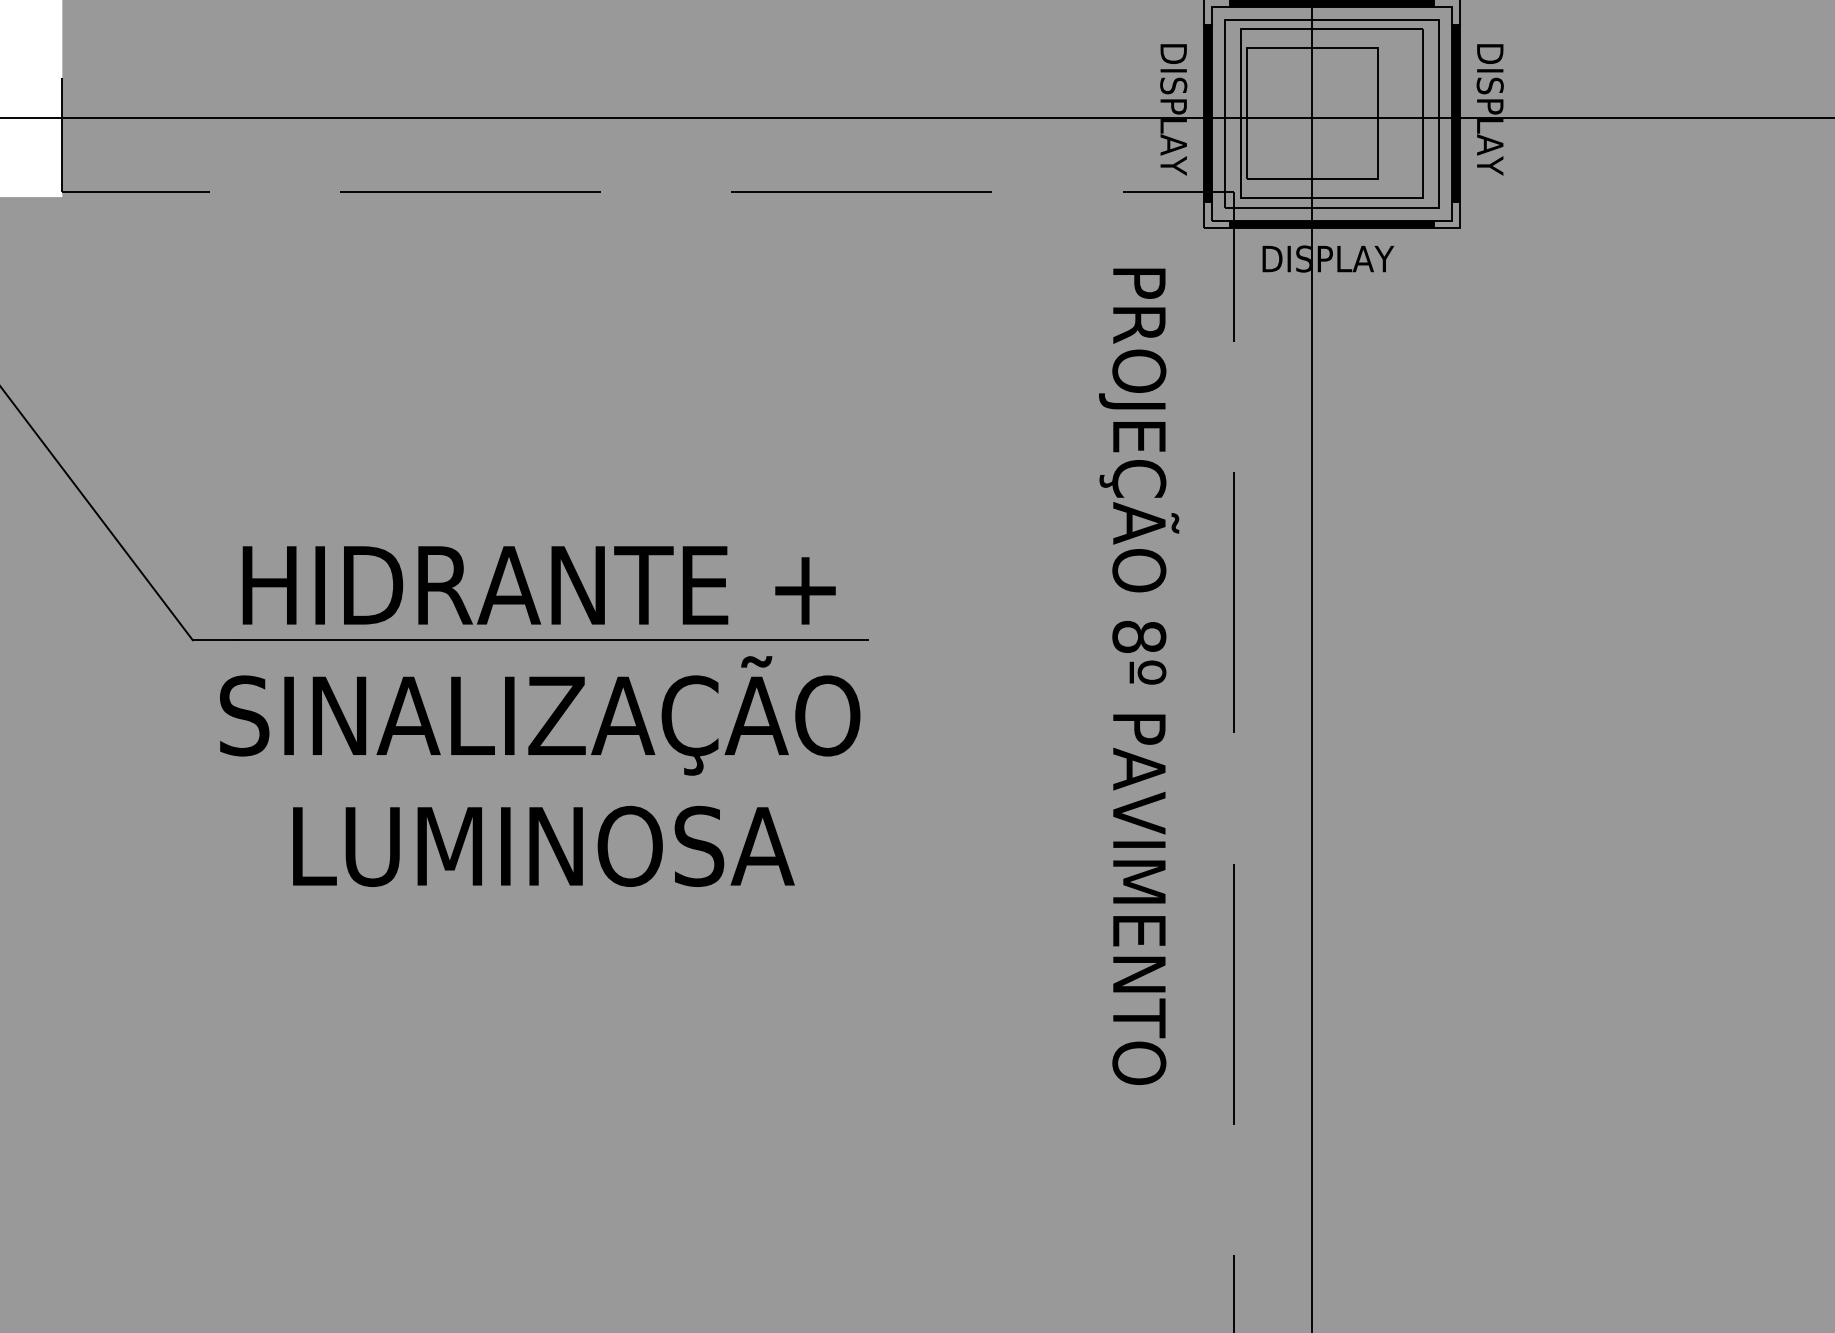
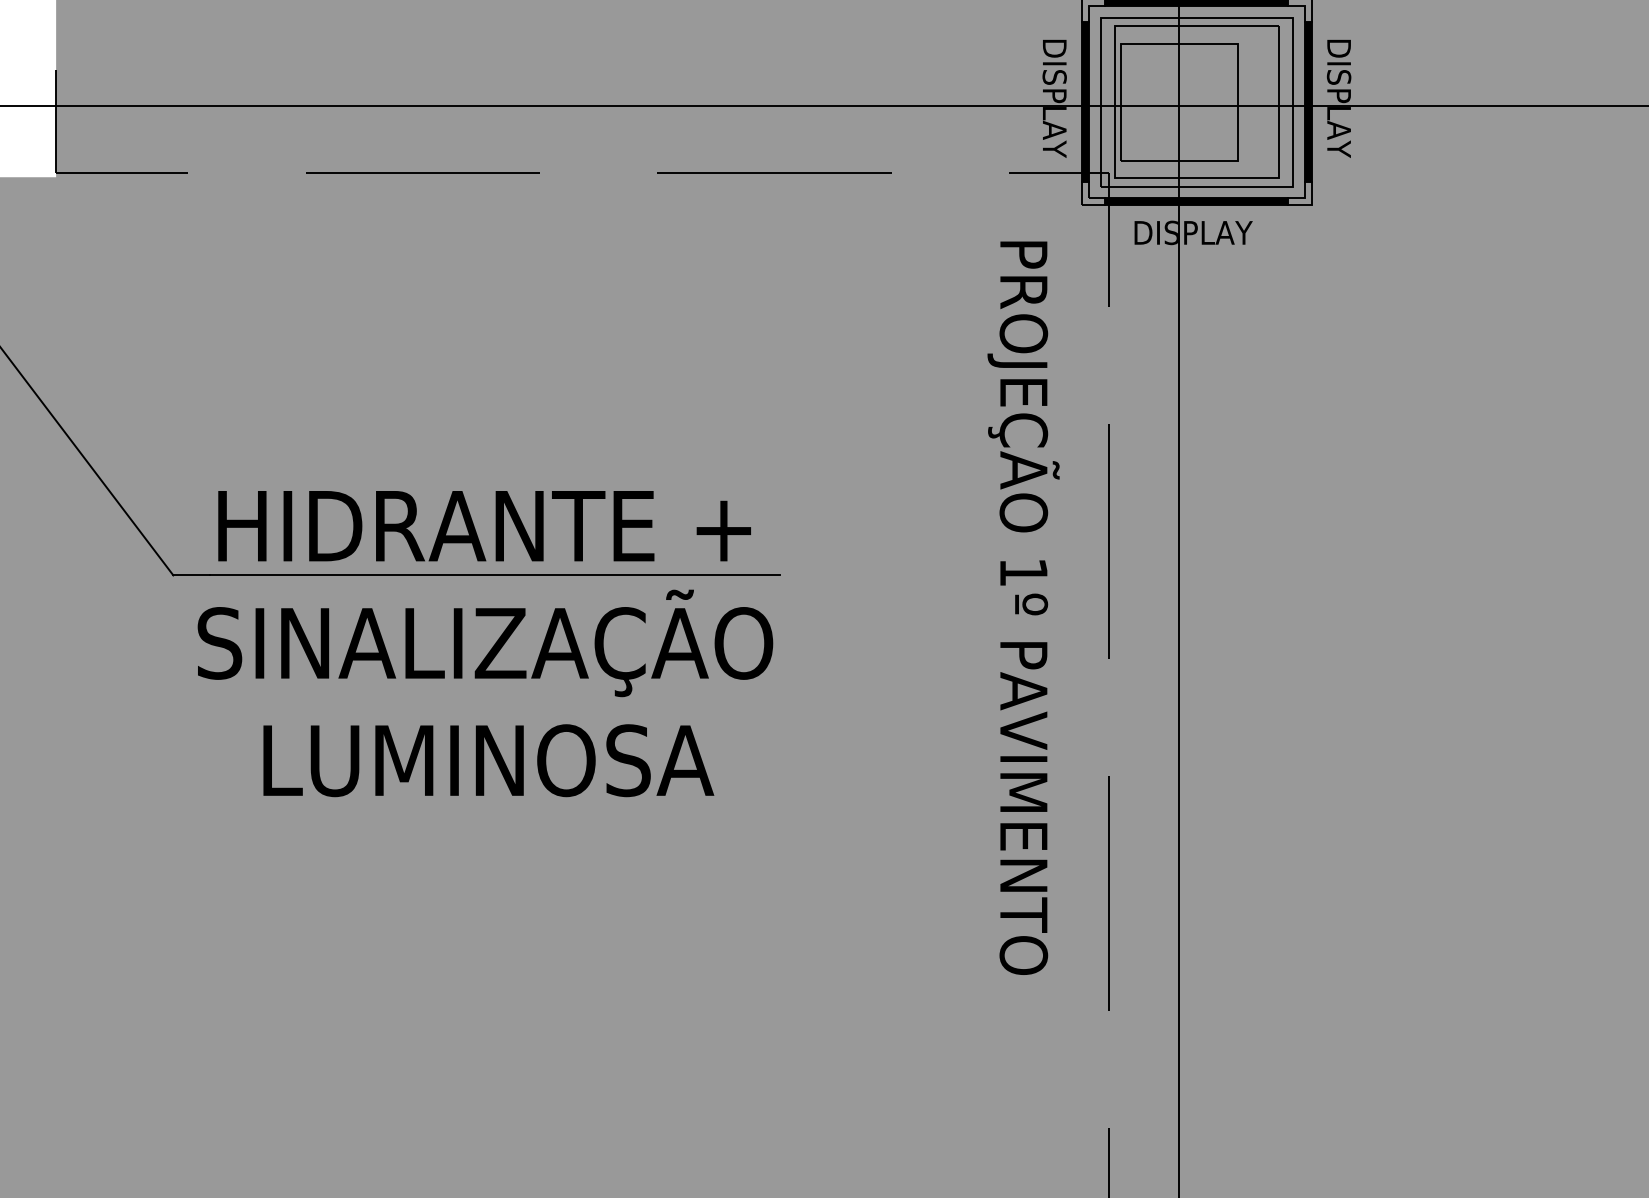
text: (1139, 636) -> (1023, 572), 8º -> 1º

